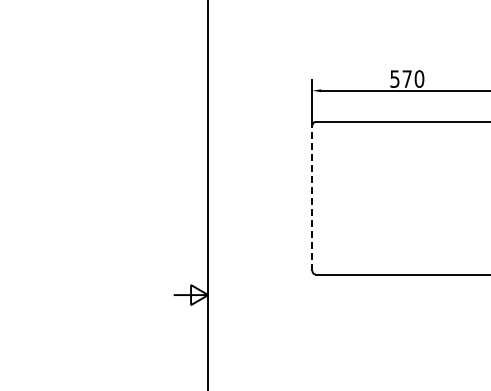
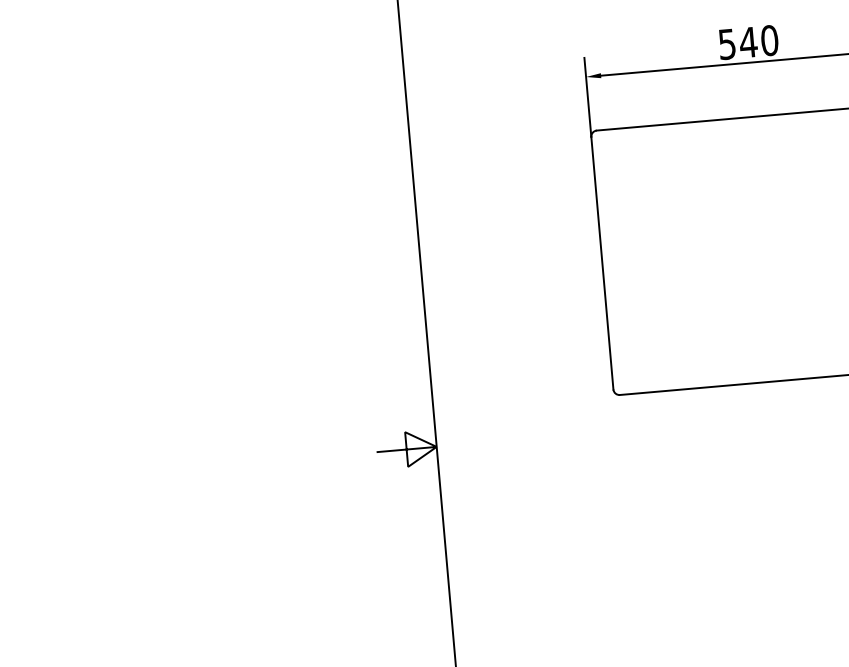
text: (407, 78) -> (748, 41), 570 -> 540
line: (312, 198) -> (602, 263), dashed -> solid

